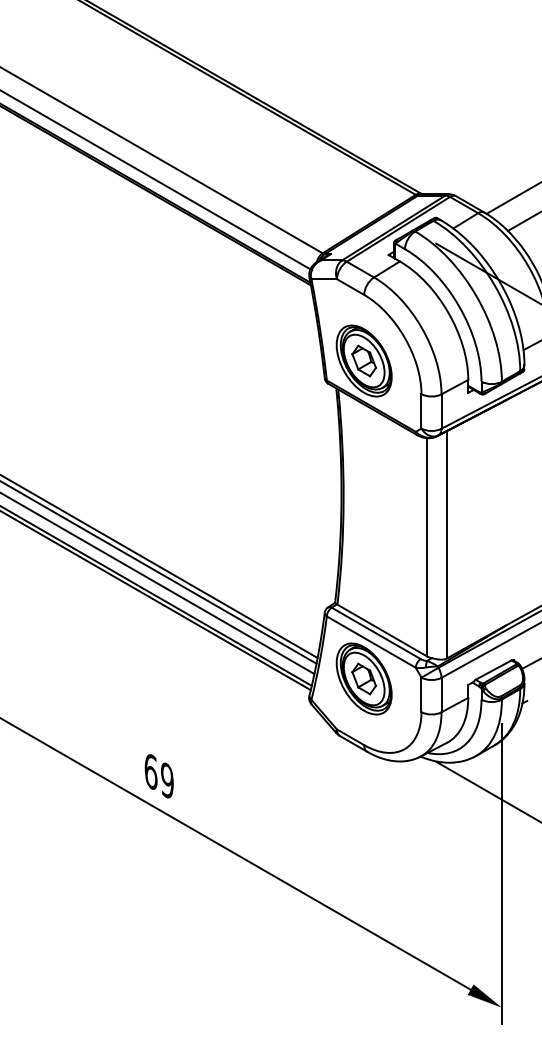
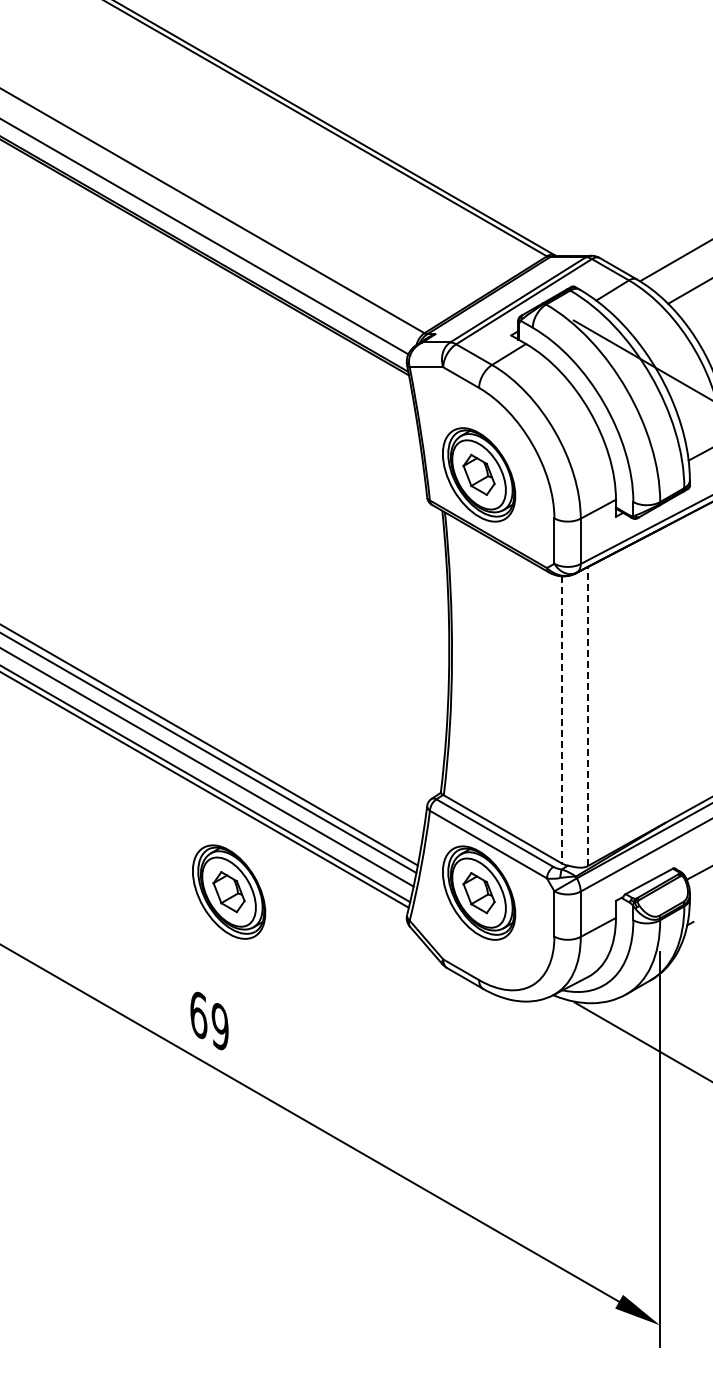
line: (446, 544) -> (587, 716), solid -> dashed
line: (426, 547) -> (561, 720), solid -> dashed
part: (174, 677) -> (229, 891), added

